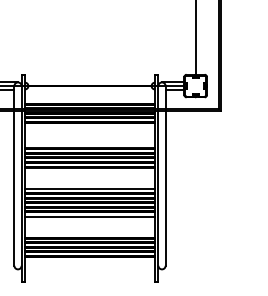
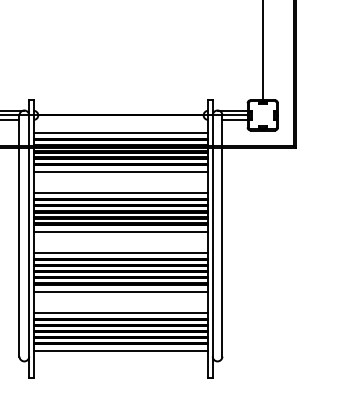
line: (89, 99) -> (120, 133), added
line: (89, 127) -> (120, 171), added
line: (89, 144) -> (120, 193), added
line: (89, 172) -> (120, 231), added
line: (89, 232) -> (120, 312), added
line: (89, 262) -> (120, 351), added

